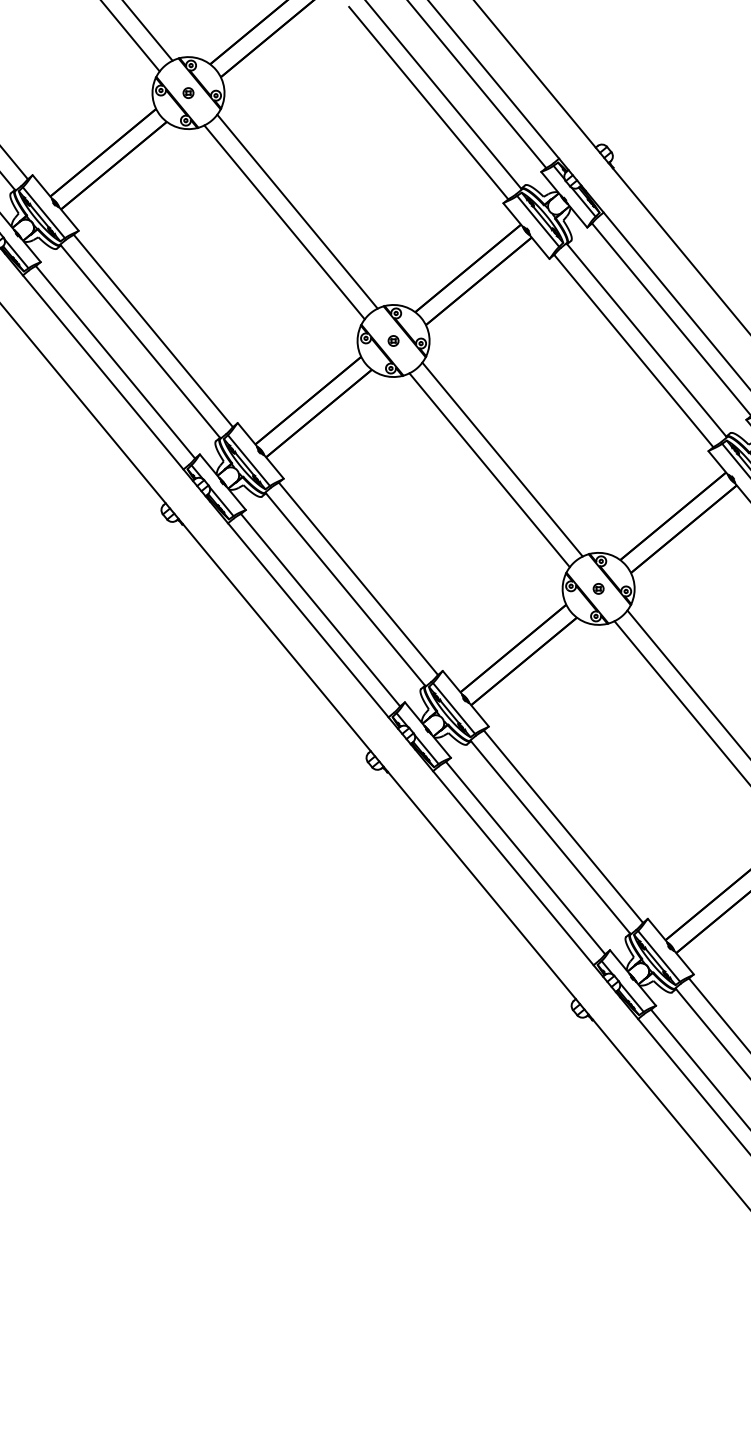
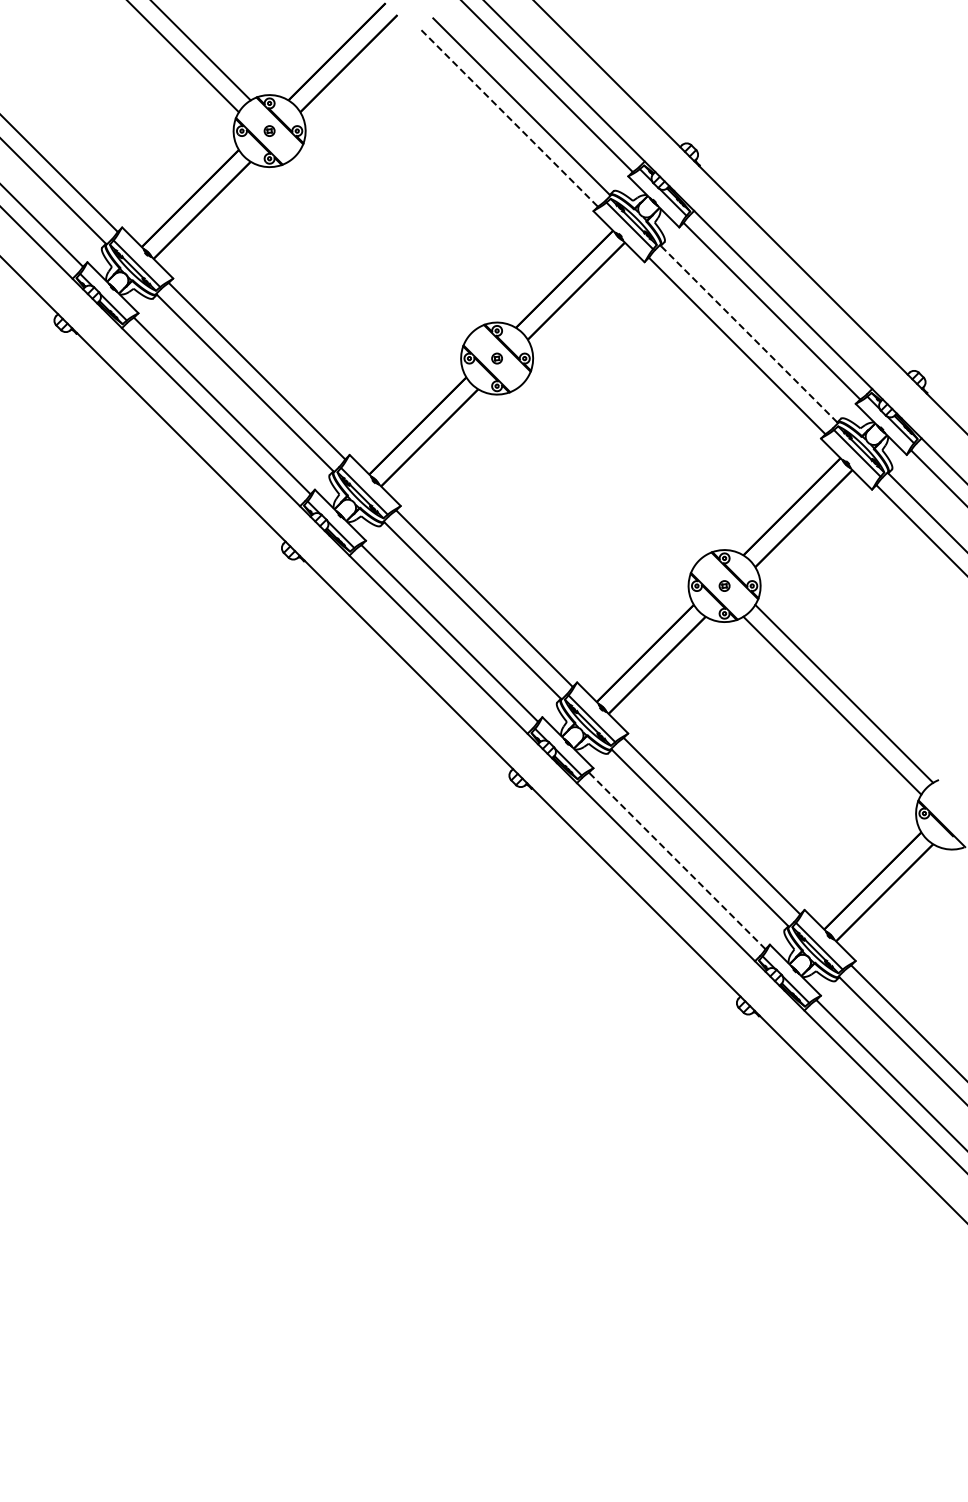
line: (428, 103) -> (509, 118), solid -> dashed
line: (297, 211) -> (389, 238), removed
line: (284, 222) -> (377, 250), removed
line: (647, 340) -> (749, 334), solid -> dashed
line: (502, 459) -> (616, 466), removed
line: (489, 470) -> (604, 478), removed
line: (525, 857) -> (677, 860), solid -> dashed

